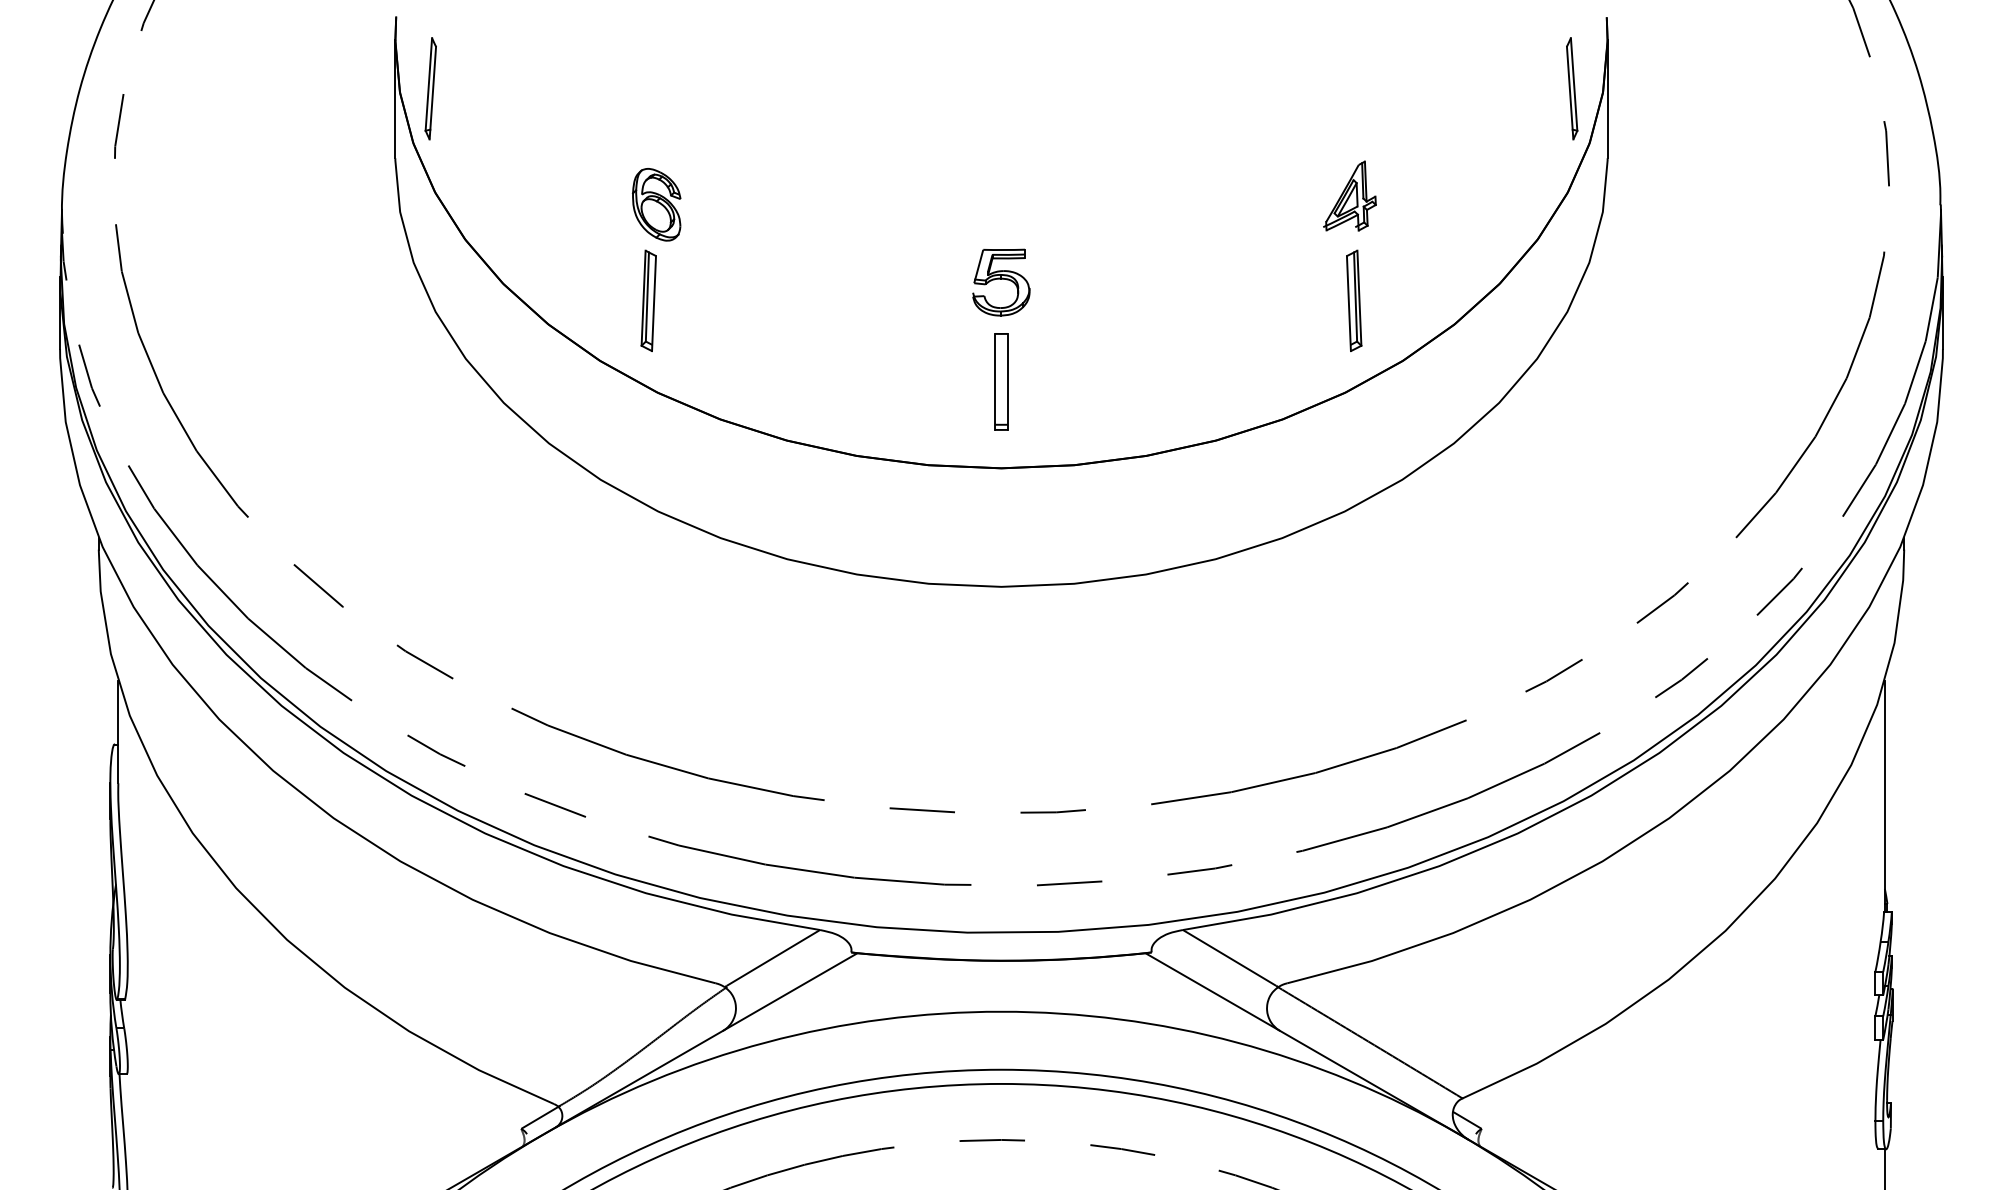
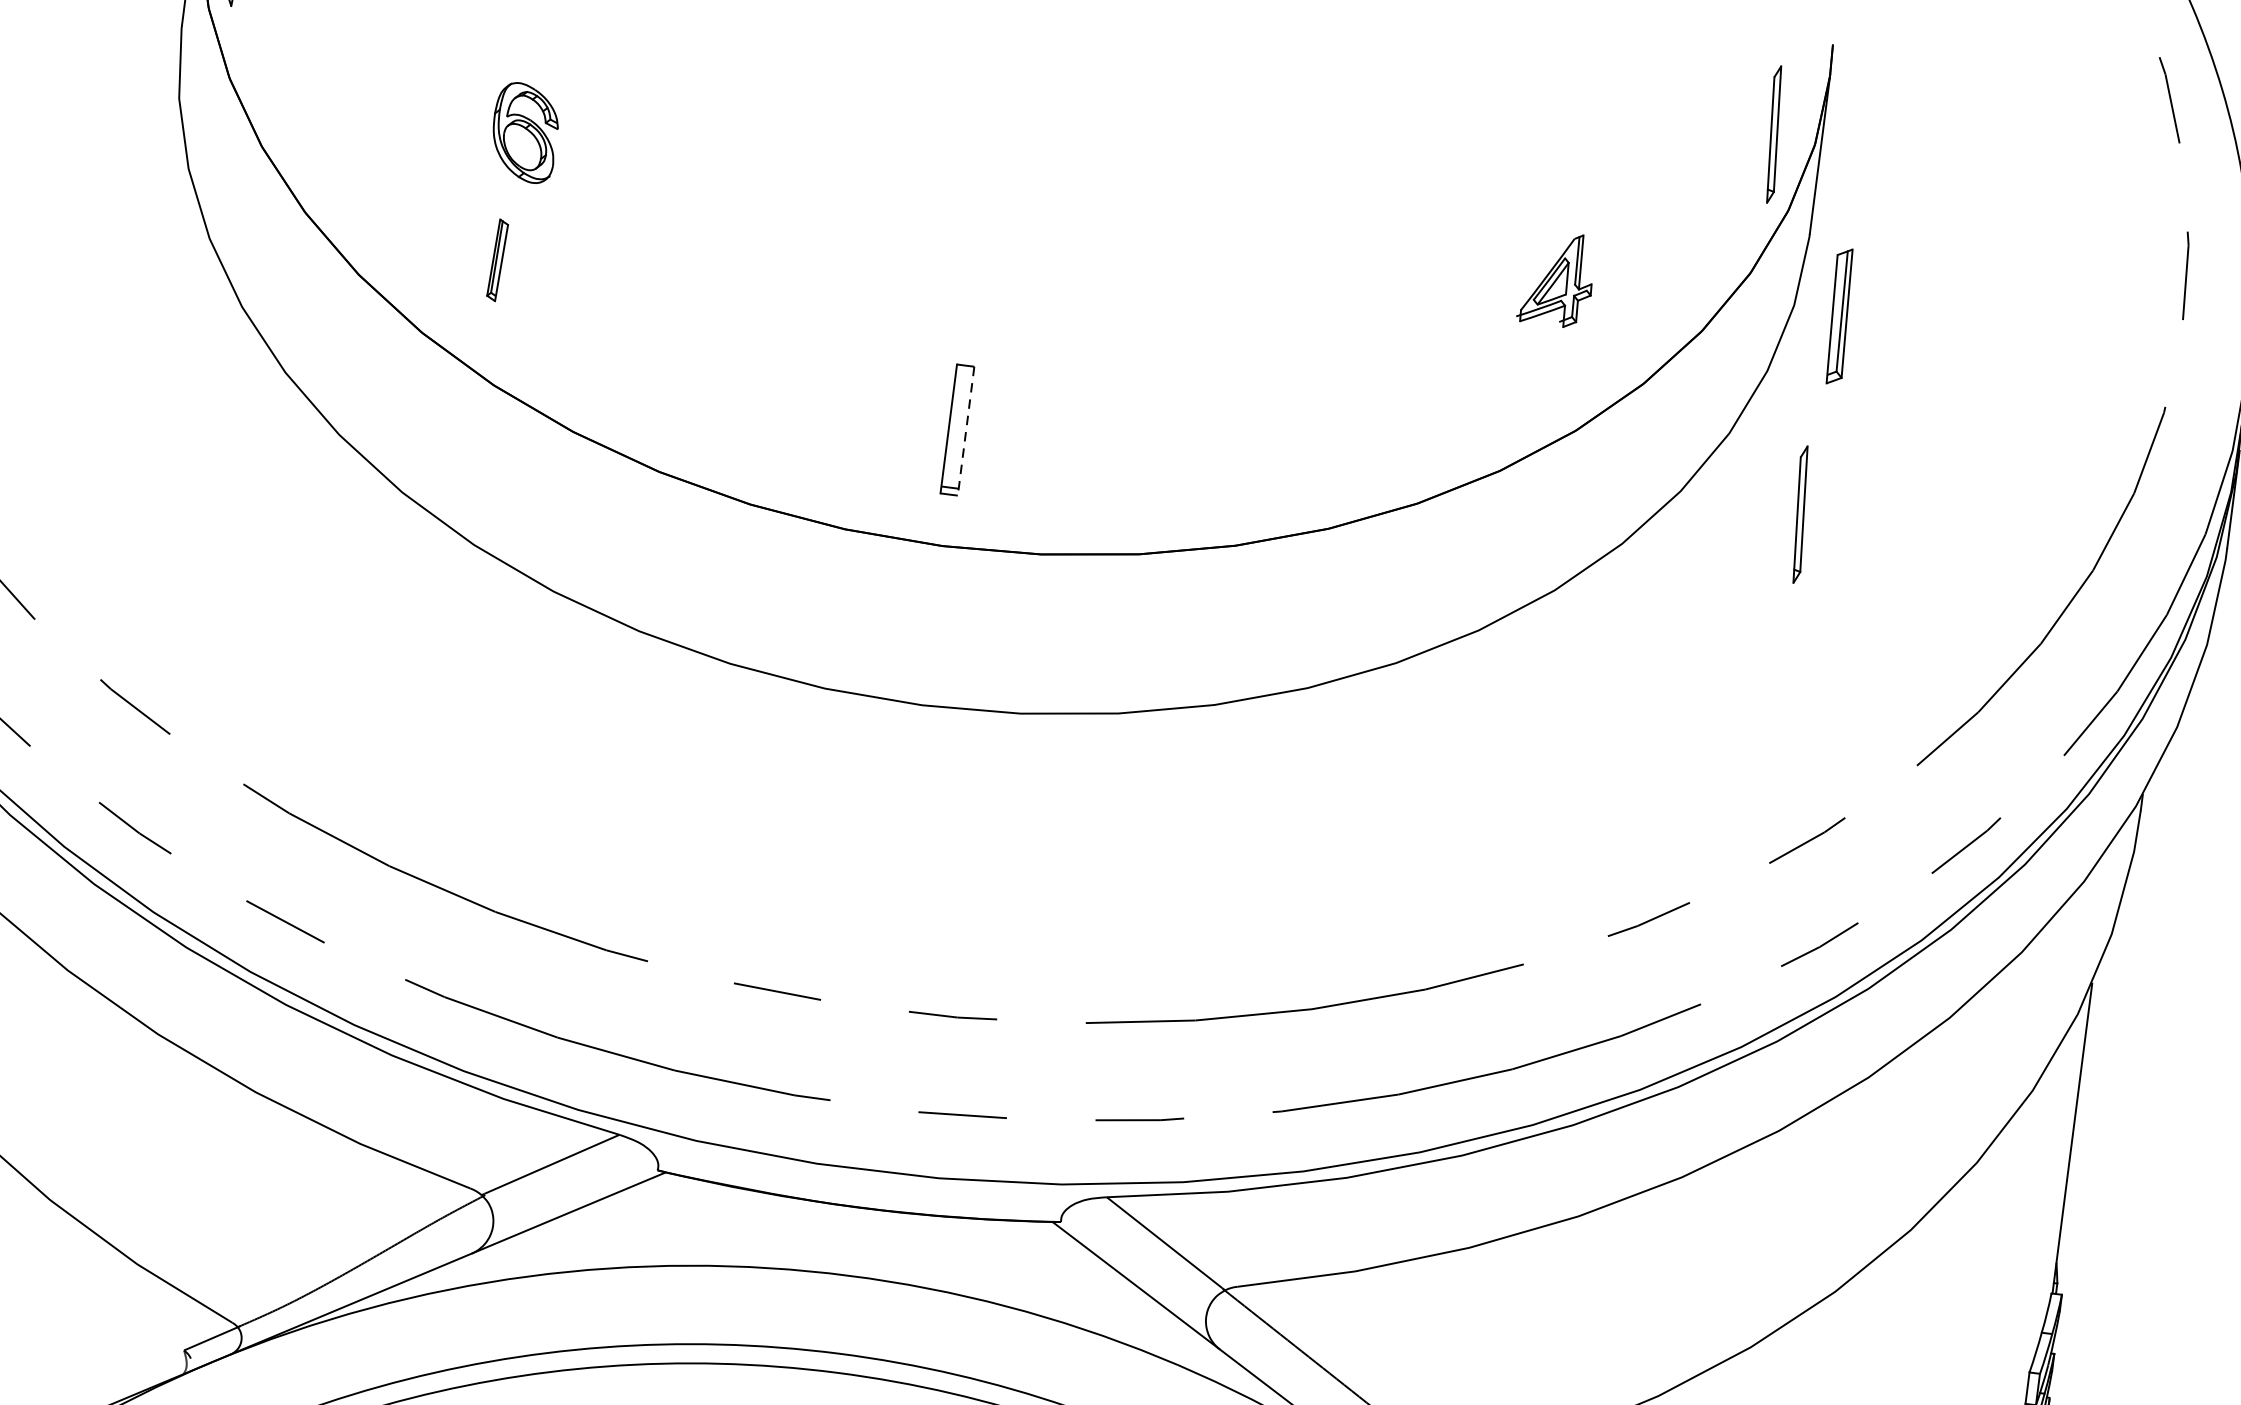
part: (1349, 195) -> (1556, 278), moved
part: (1001, 282) -> (974, 296), removed
part: (648, 300) -> (497, 259), size x0.6
part: (1354, 300) -> (1840, 315), moved
part: (1627, 364) -> (1801, 514), added
line: (1007, 381) -> (965, 430), solid -> dashed

